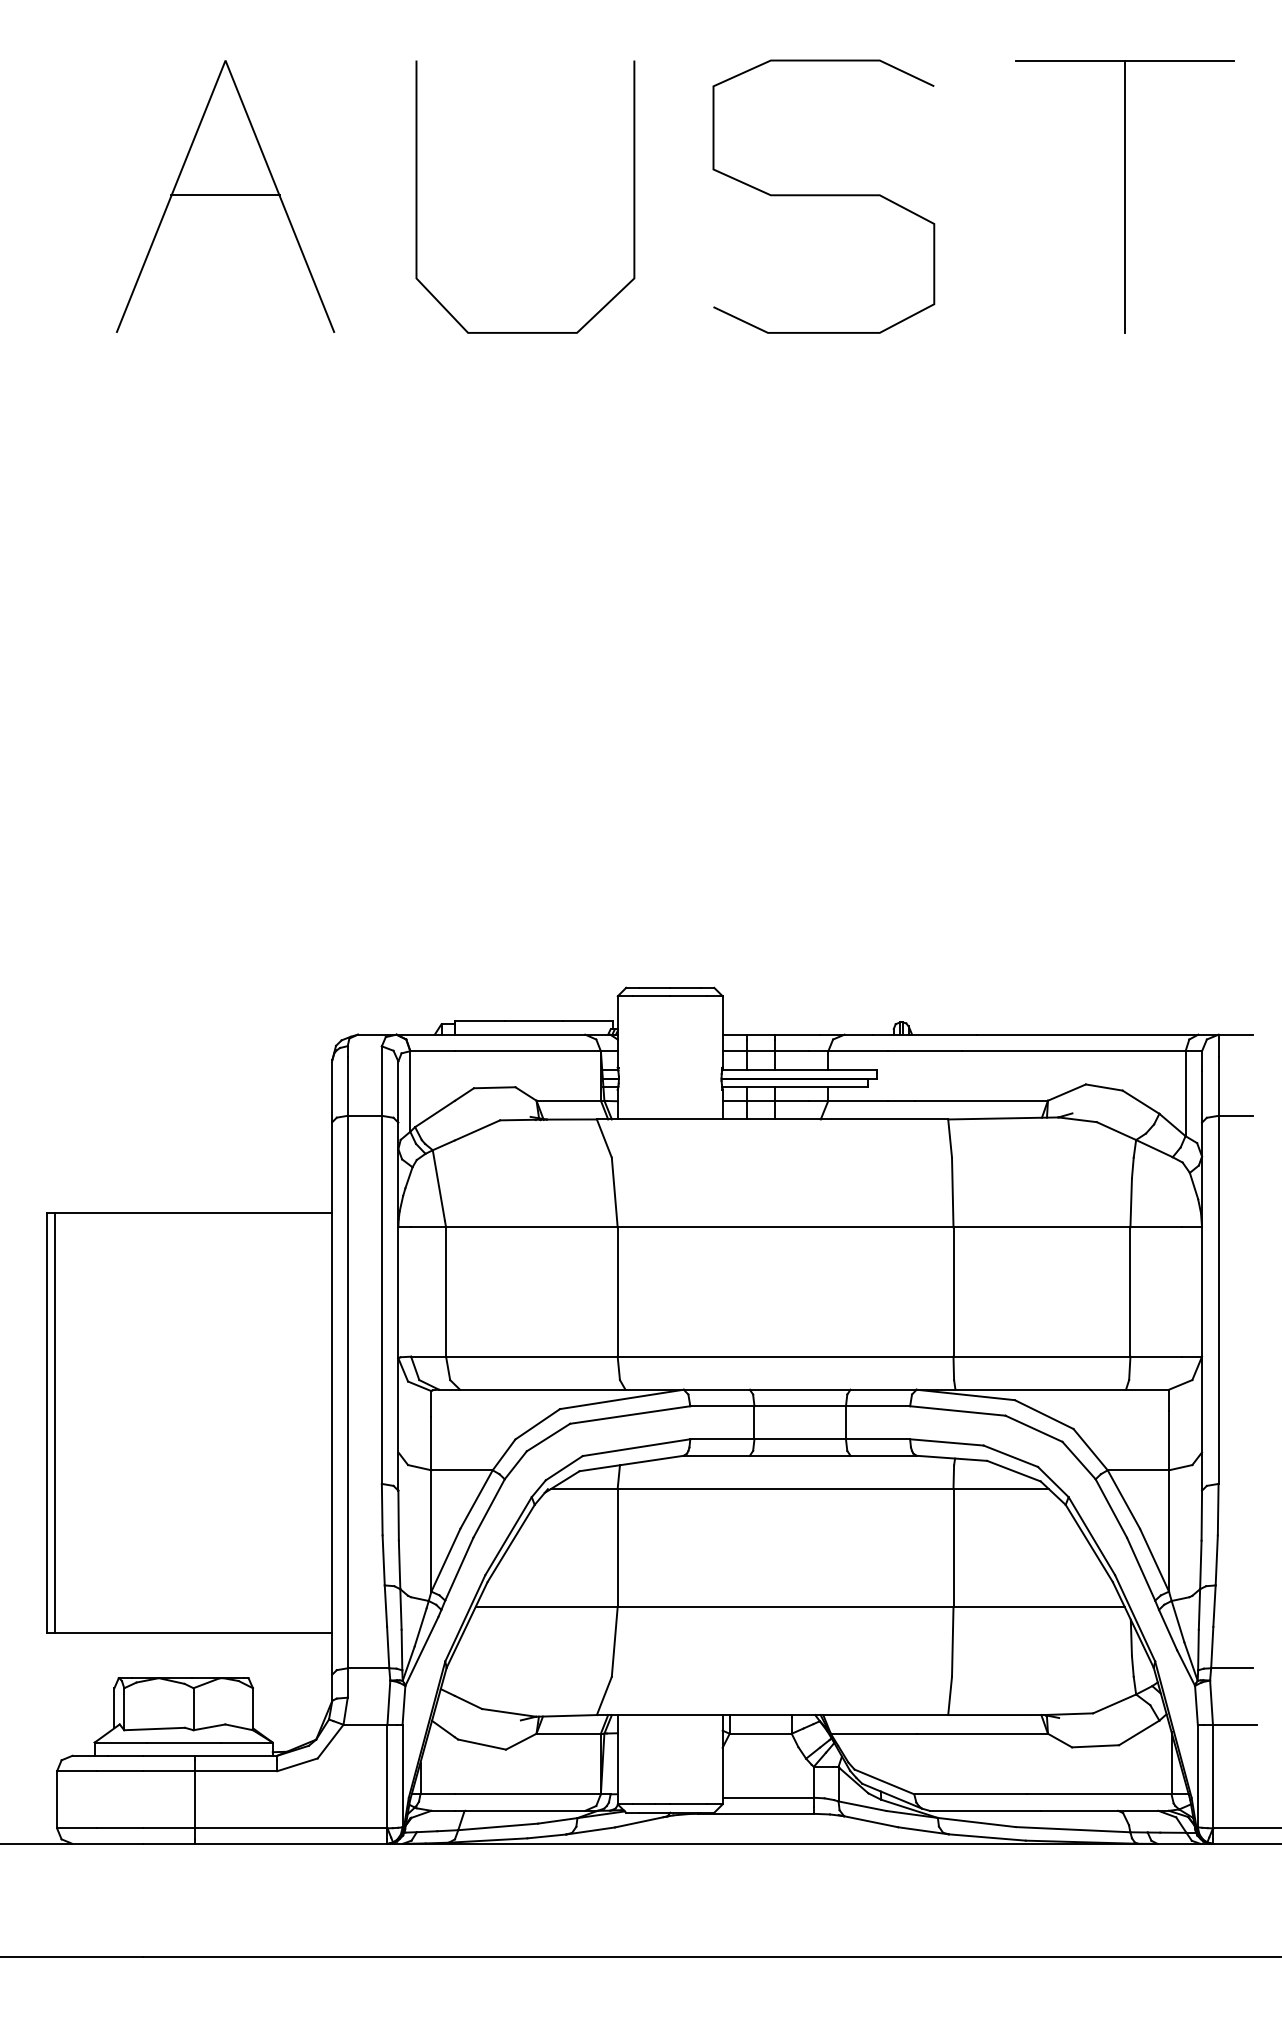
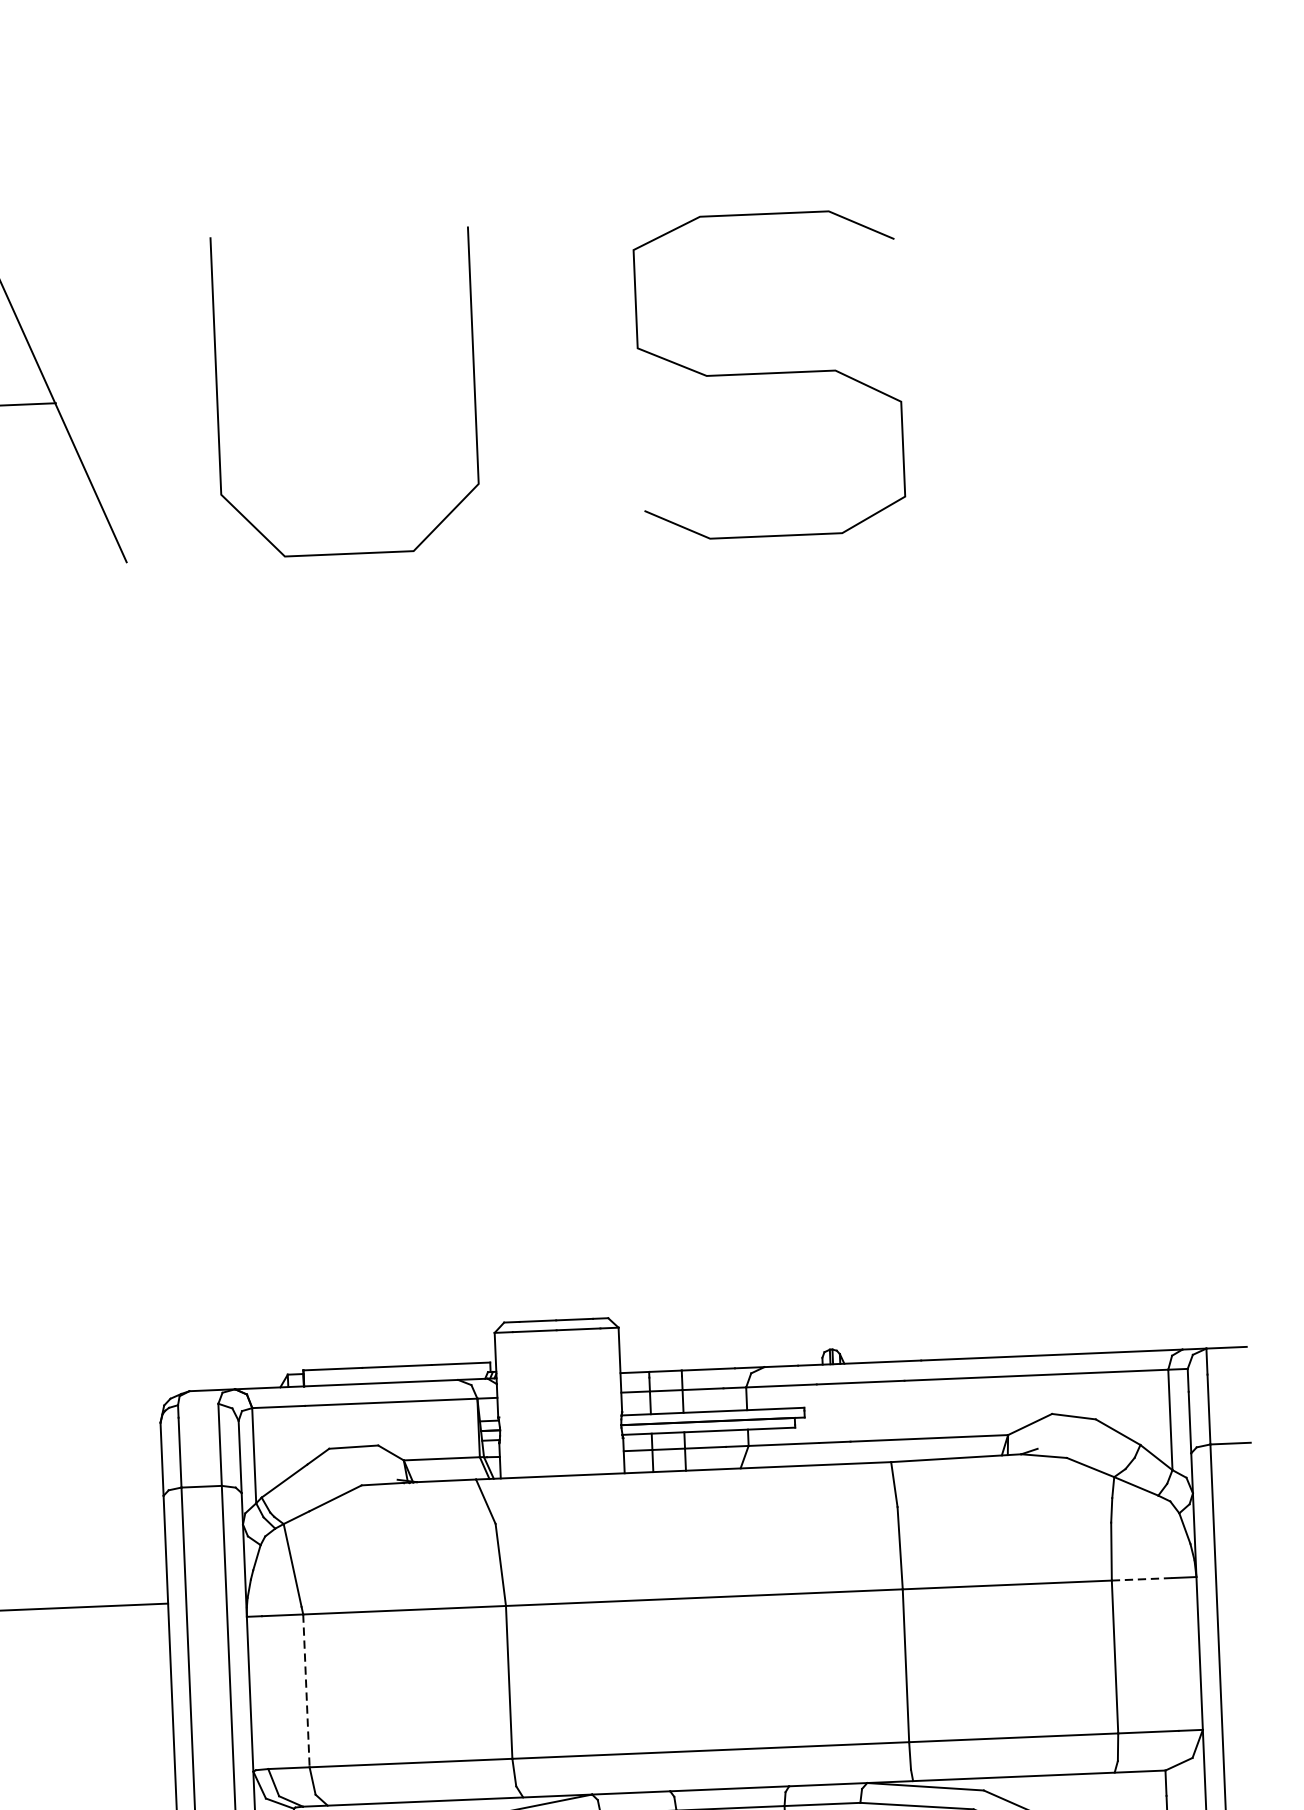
curve: (823, 196) -> (769, 374), moved
part: (1124, 196) -> (1053, 362), removed
line: (1156, 1227) -> (1142, 1579), solid -> dashed
line: (446, 1292) -> (306, 1691), solid -> dashed

